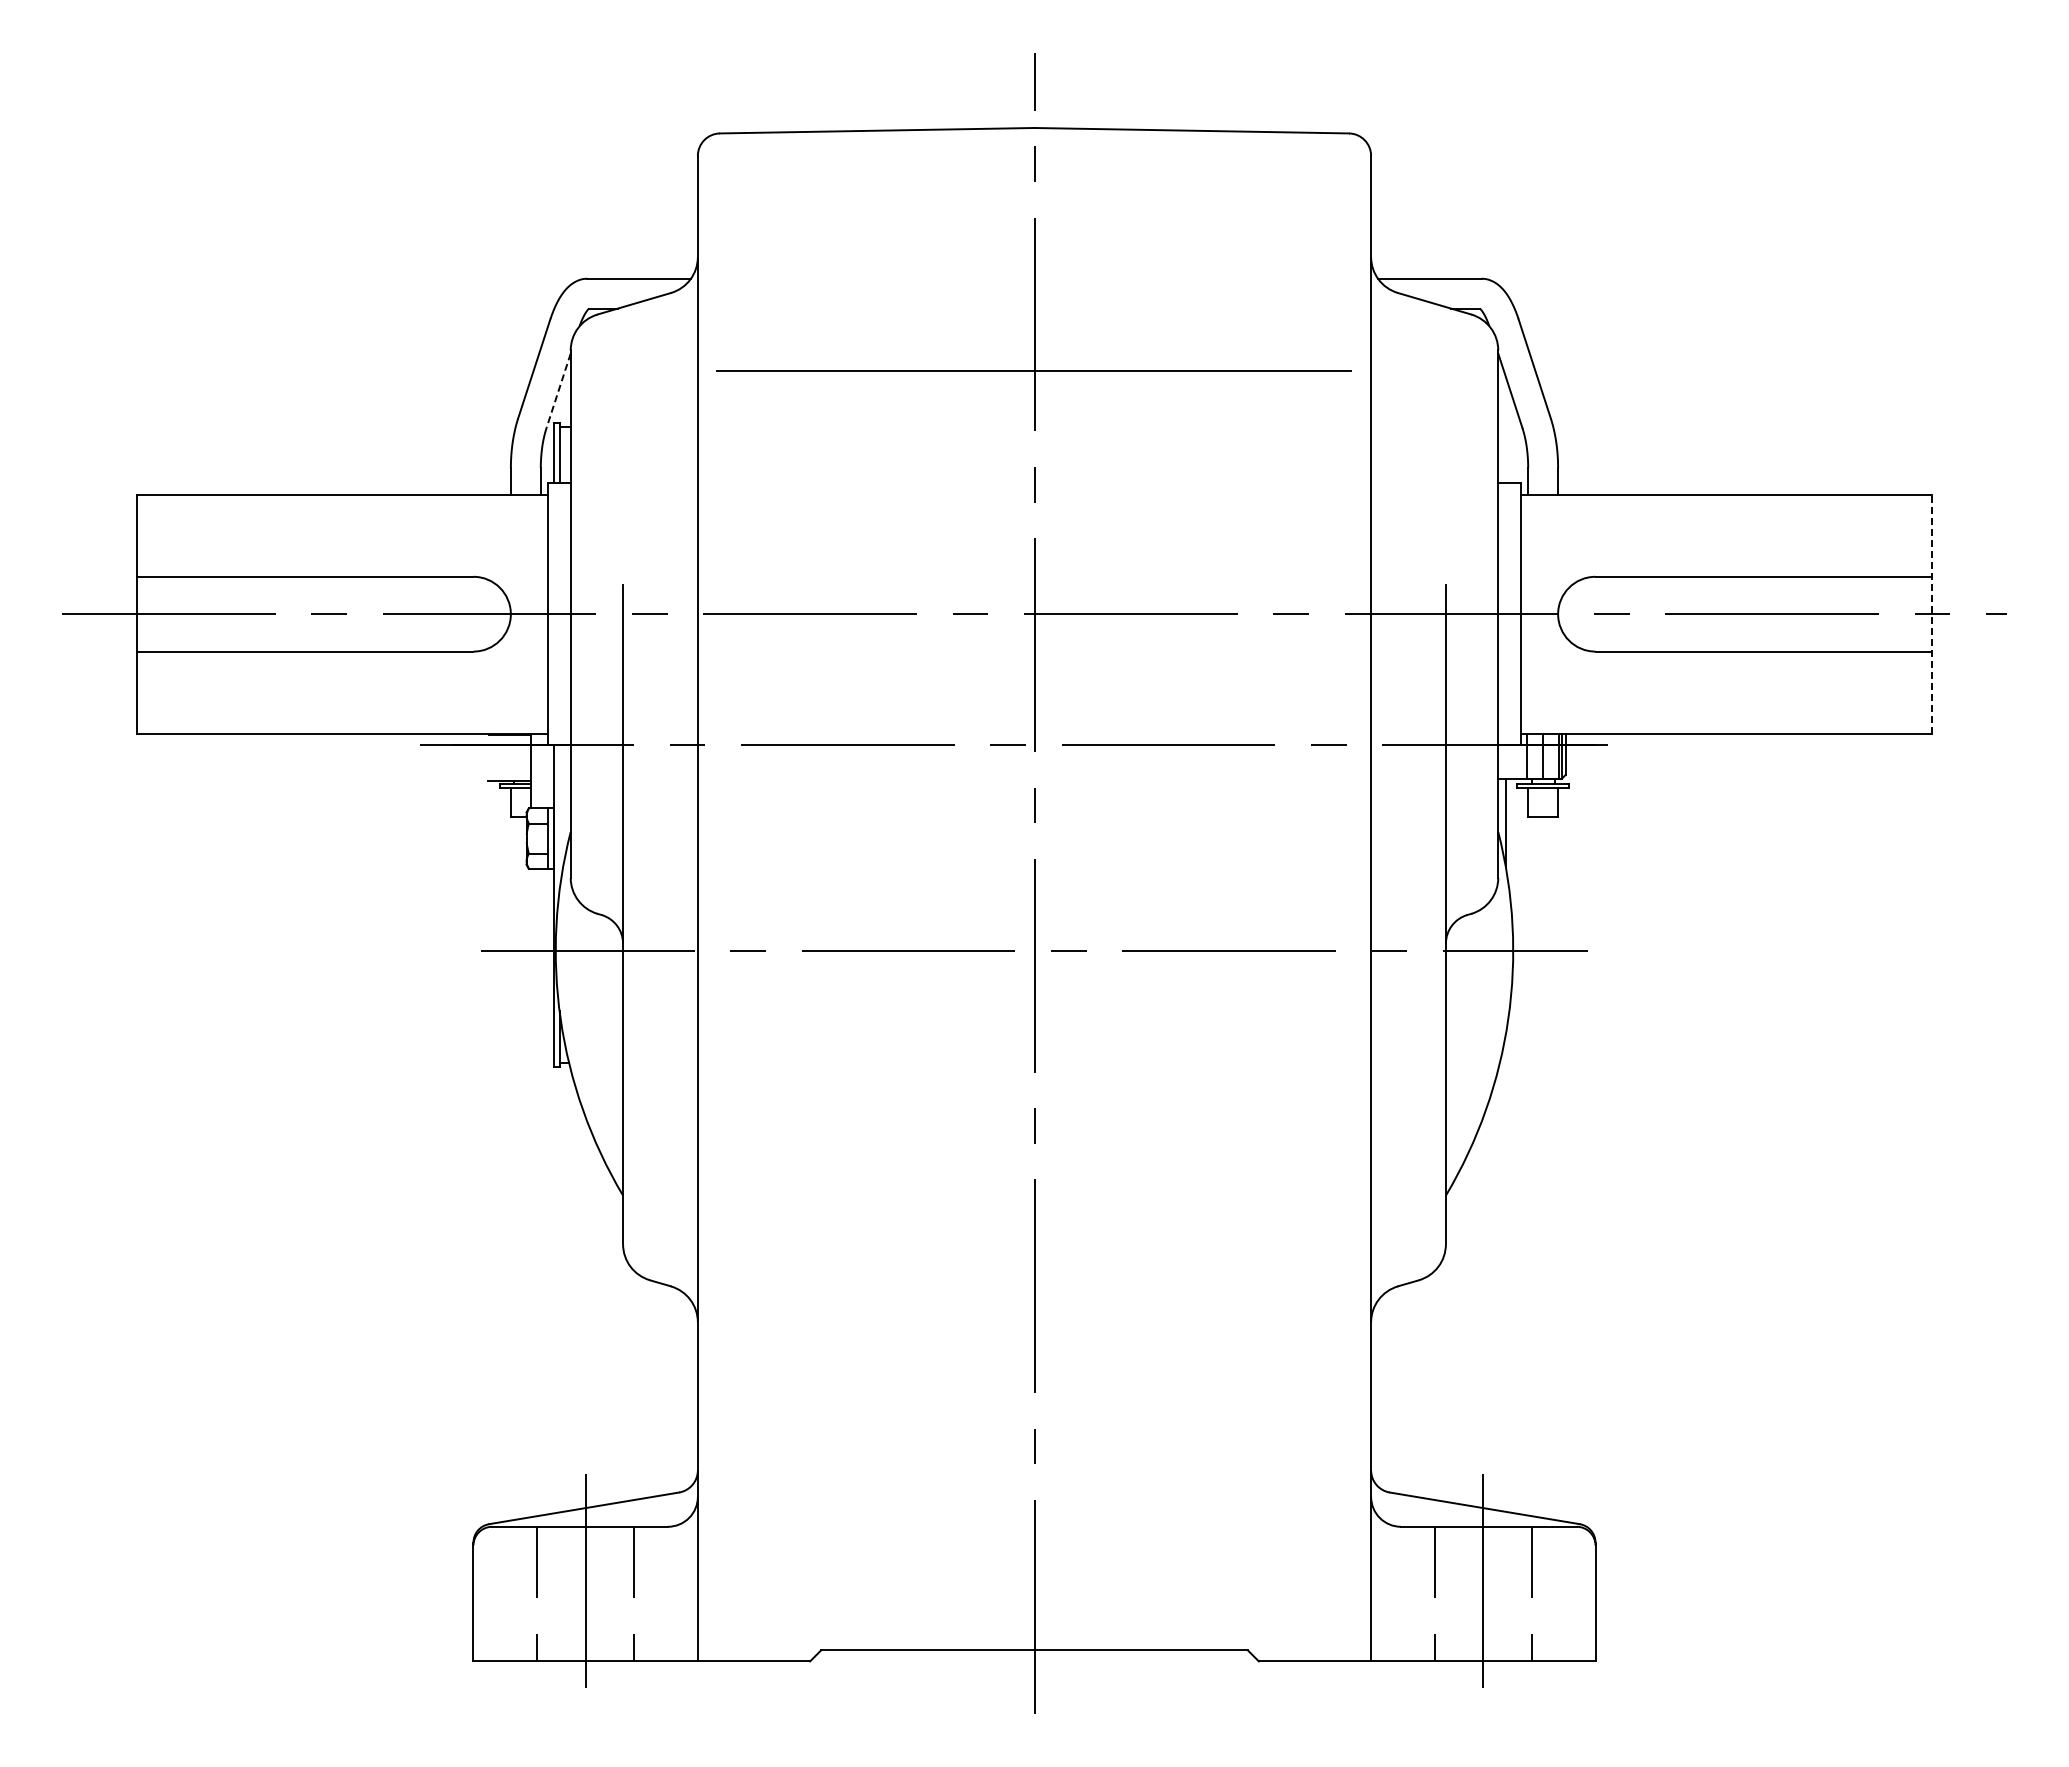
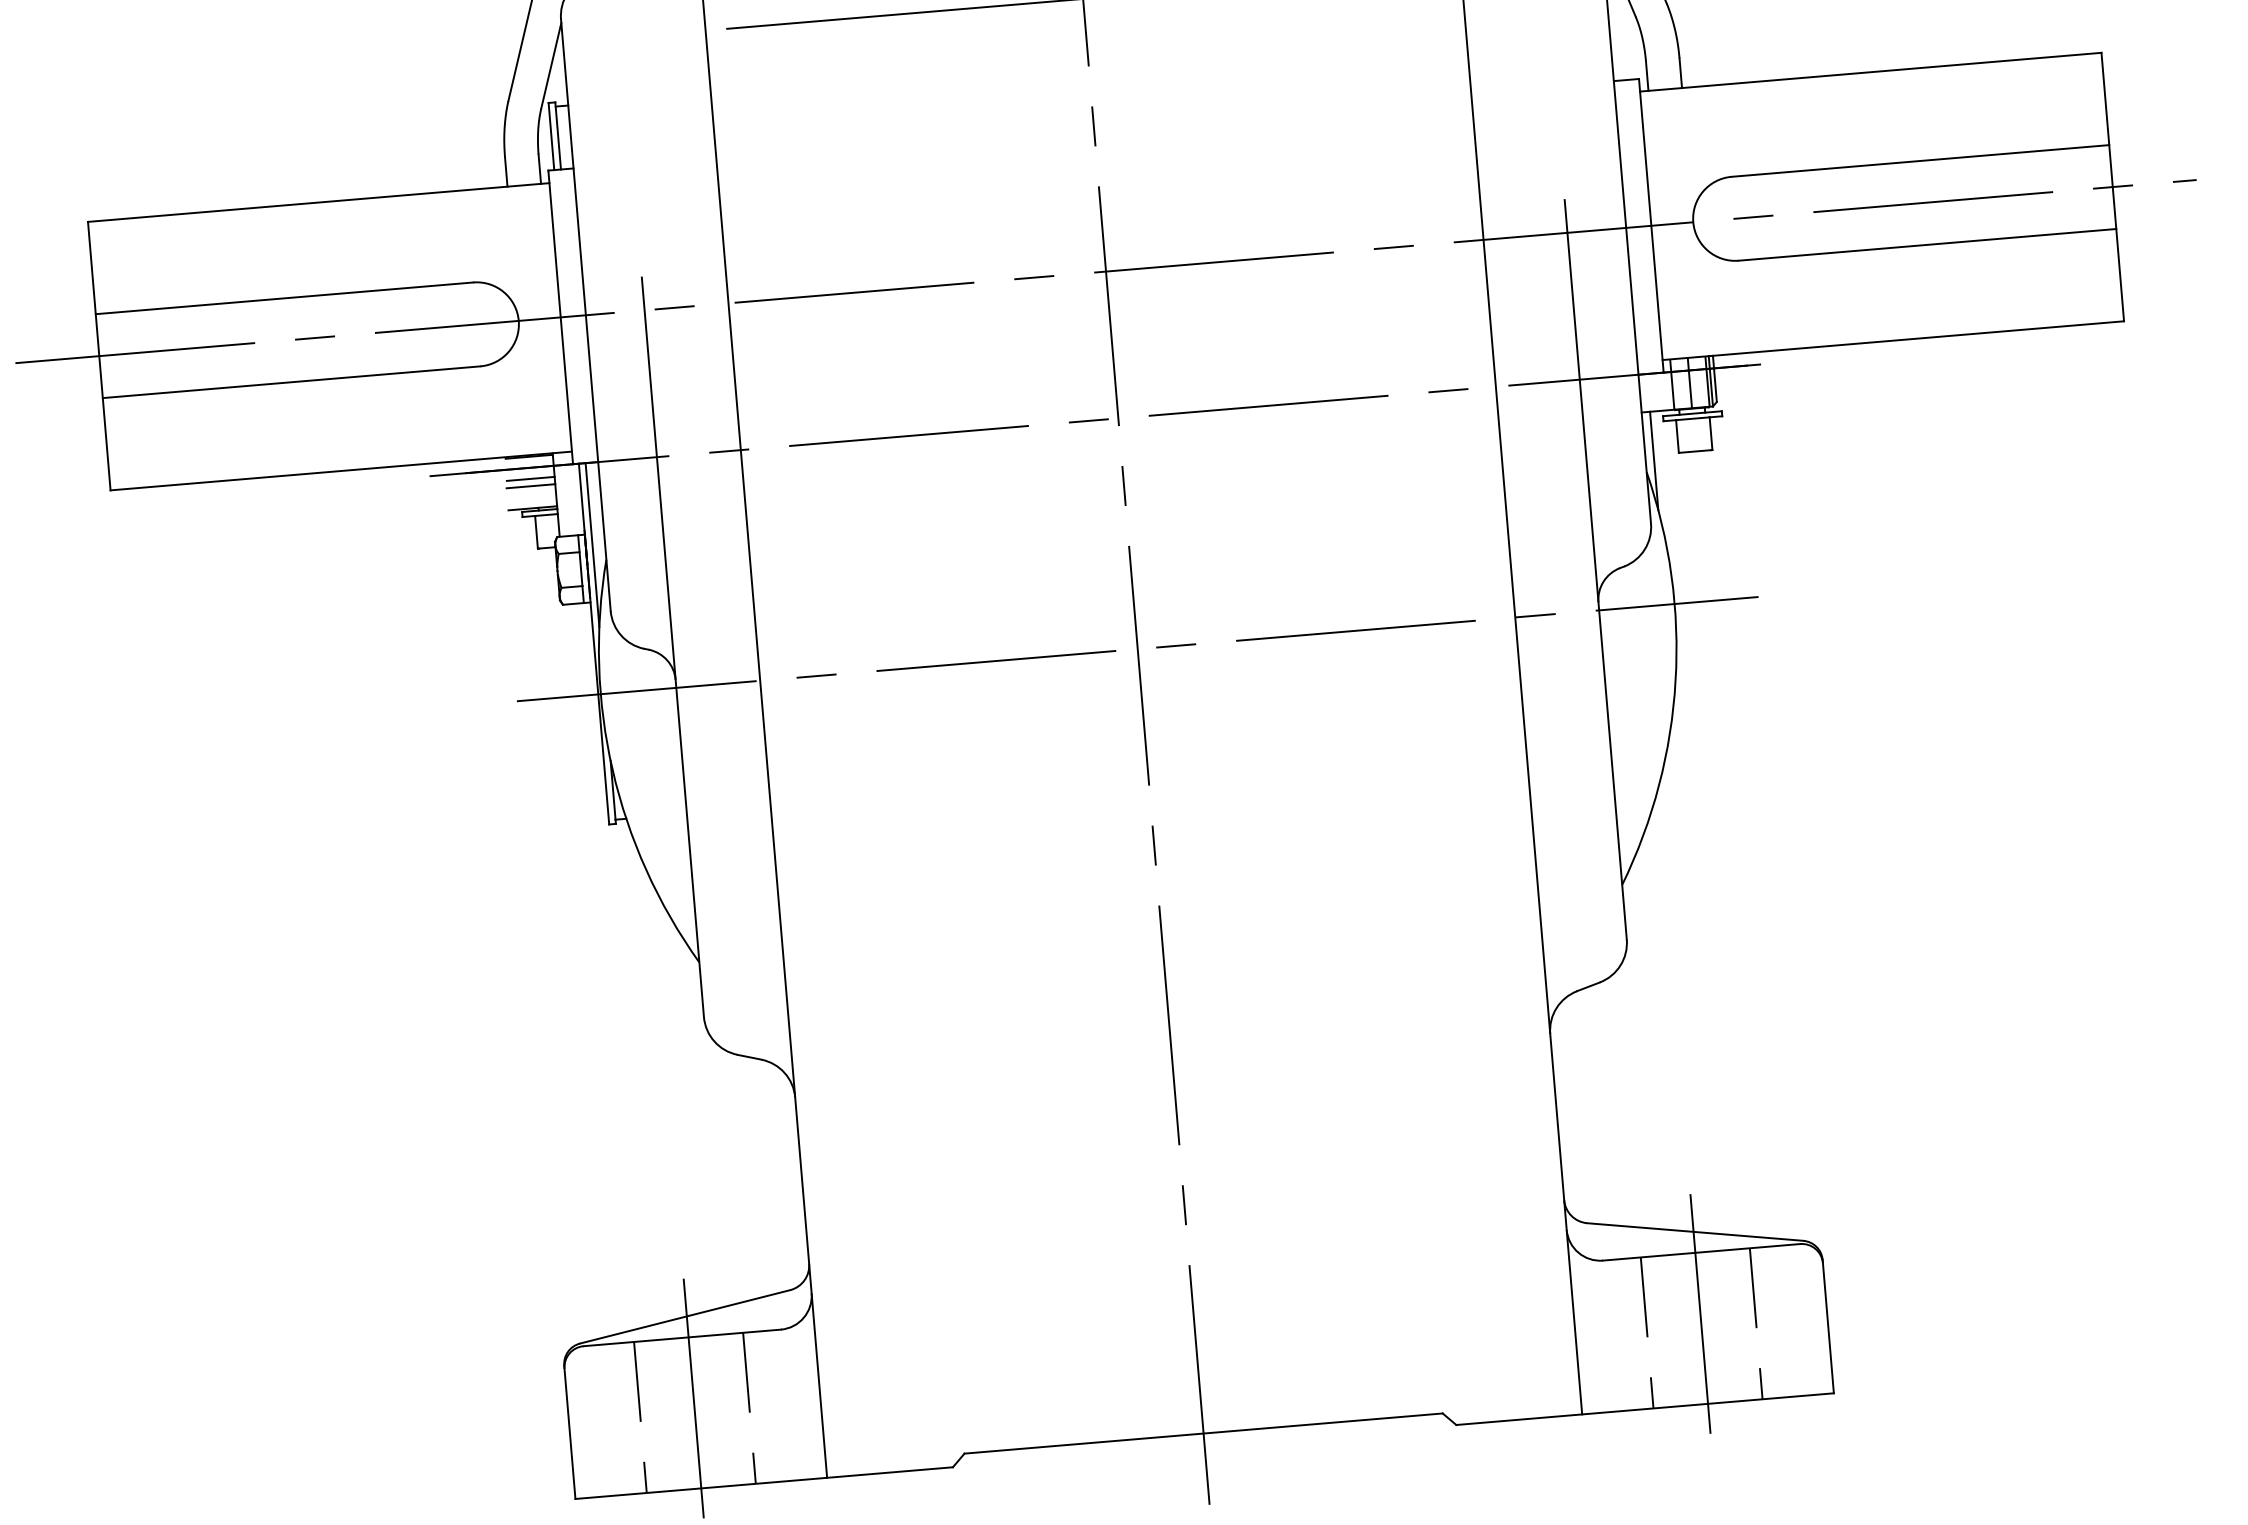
line: (558, 391) -> (551, 66), dashed -> solid
line: (1932, 614) -> (2113, 187), dashed -> solid
line: (509, 754) -> (530, 478), added
line: (509, 761) -> (531, 486), added
line: (559, 818) -> (592, 545), added

